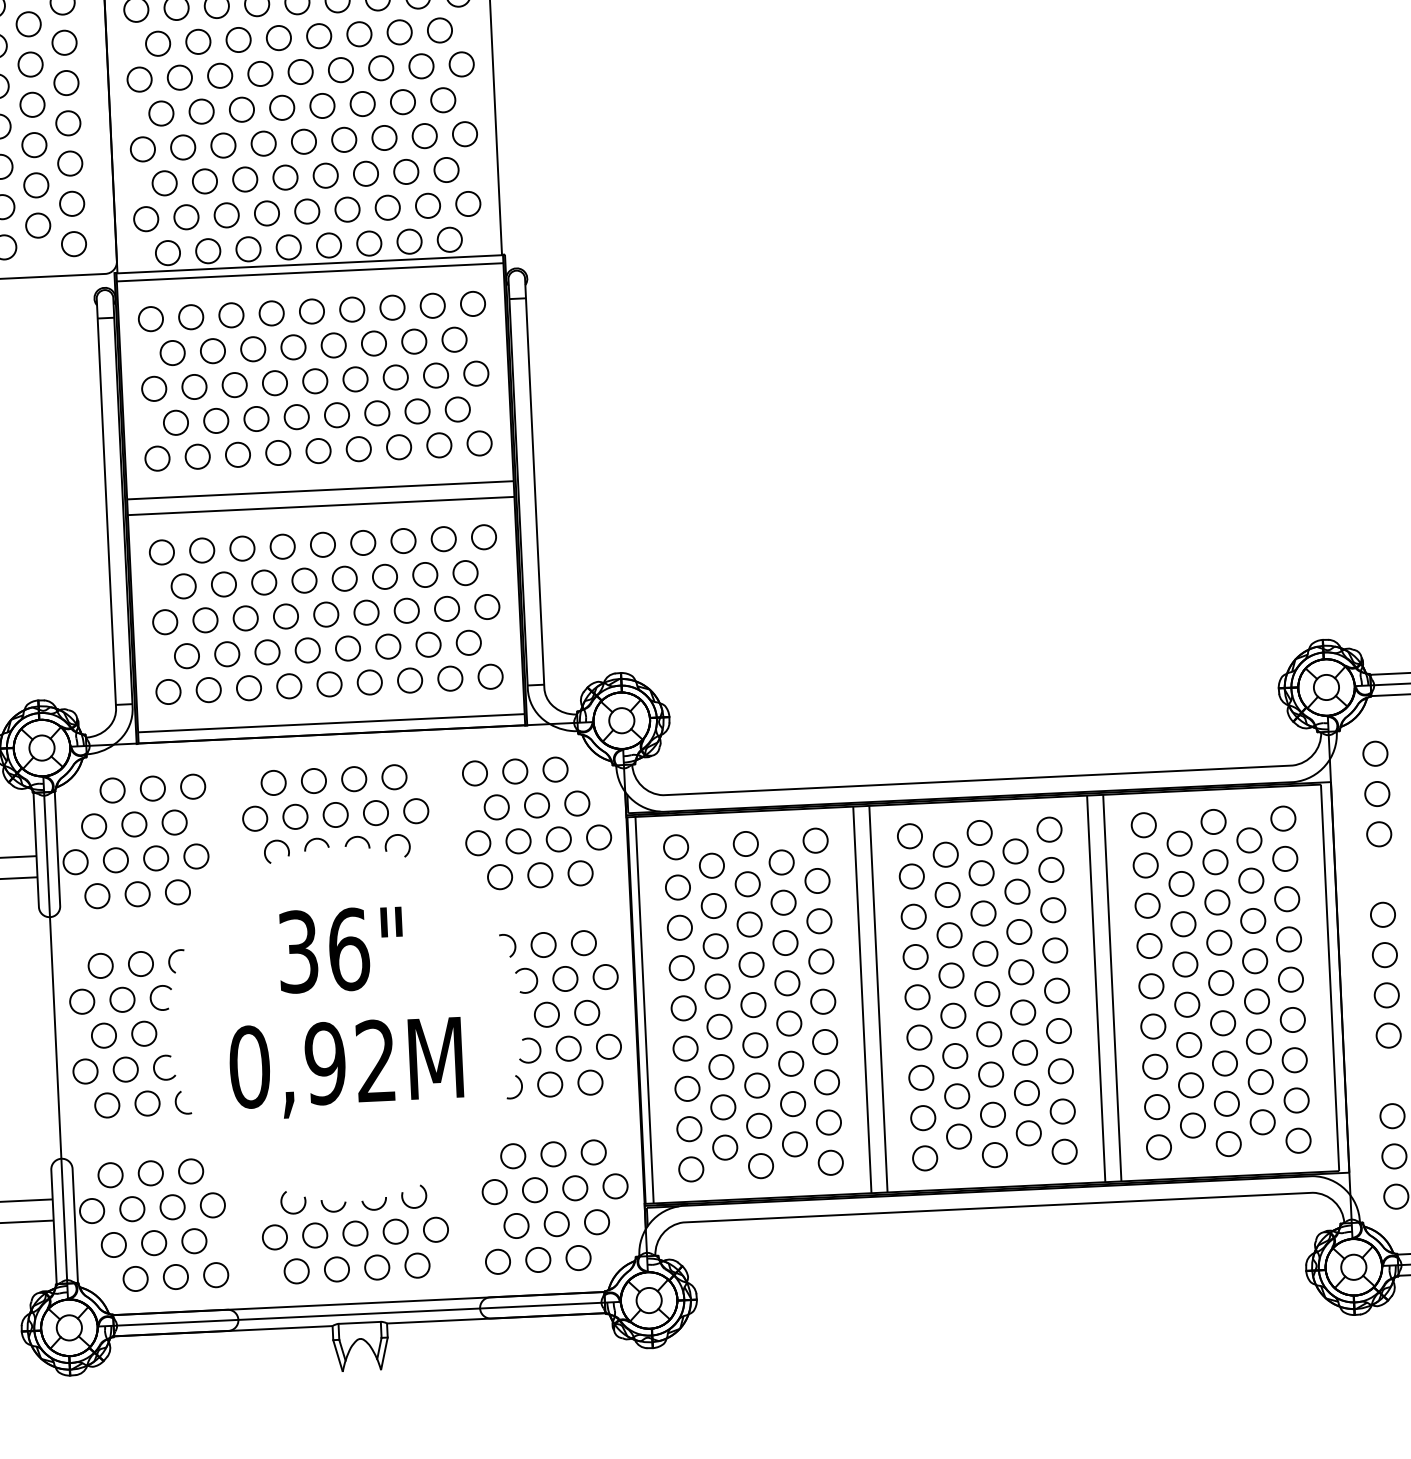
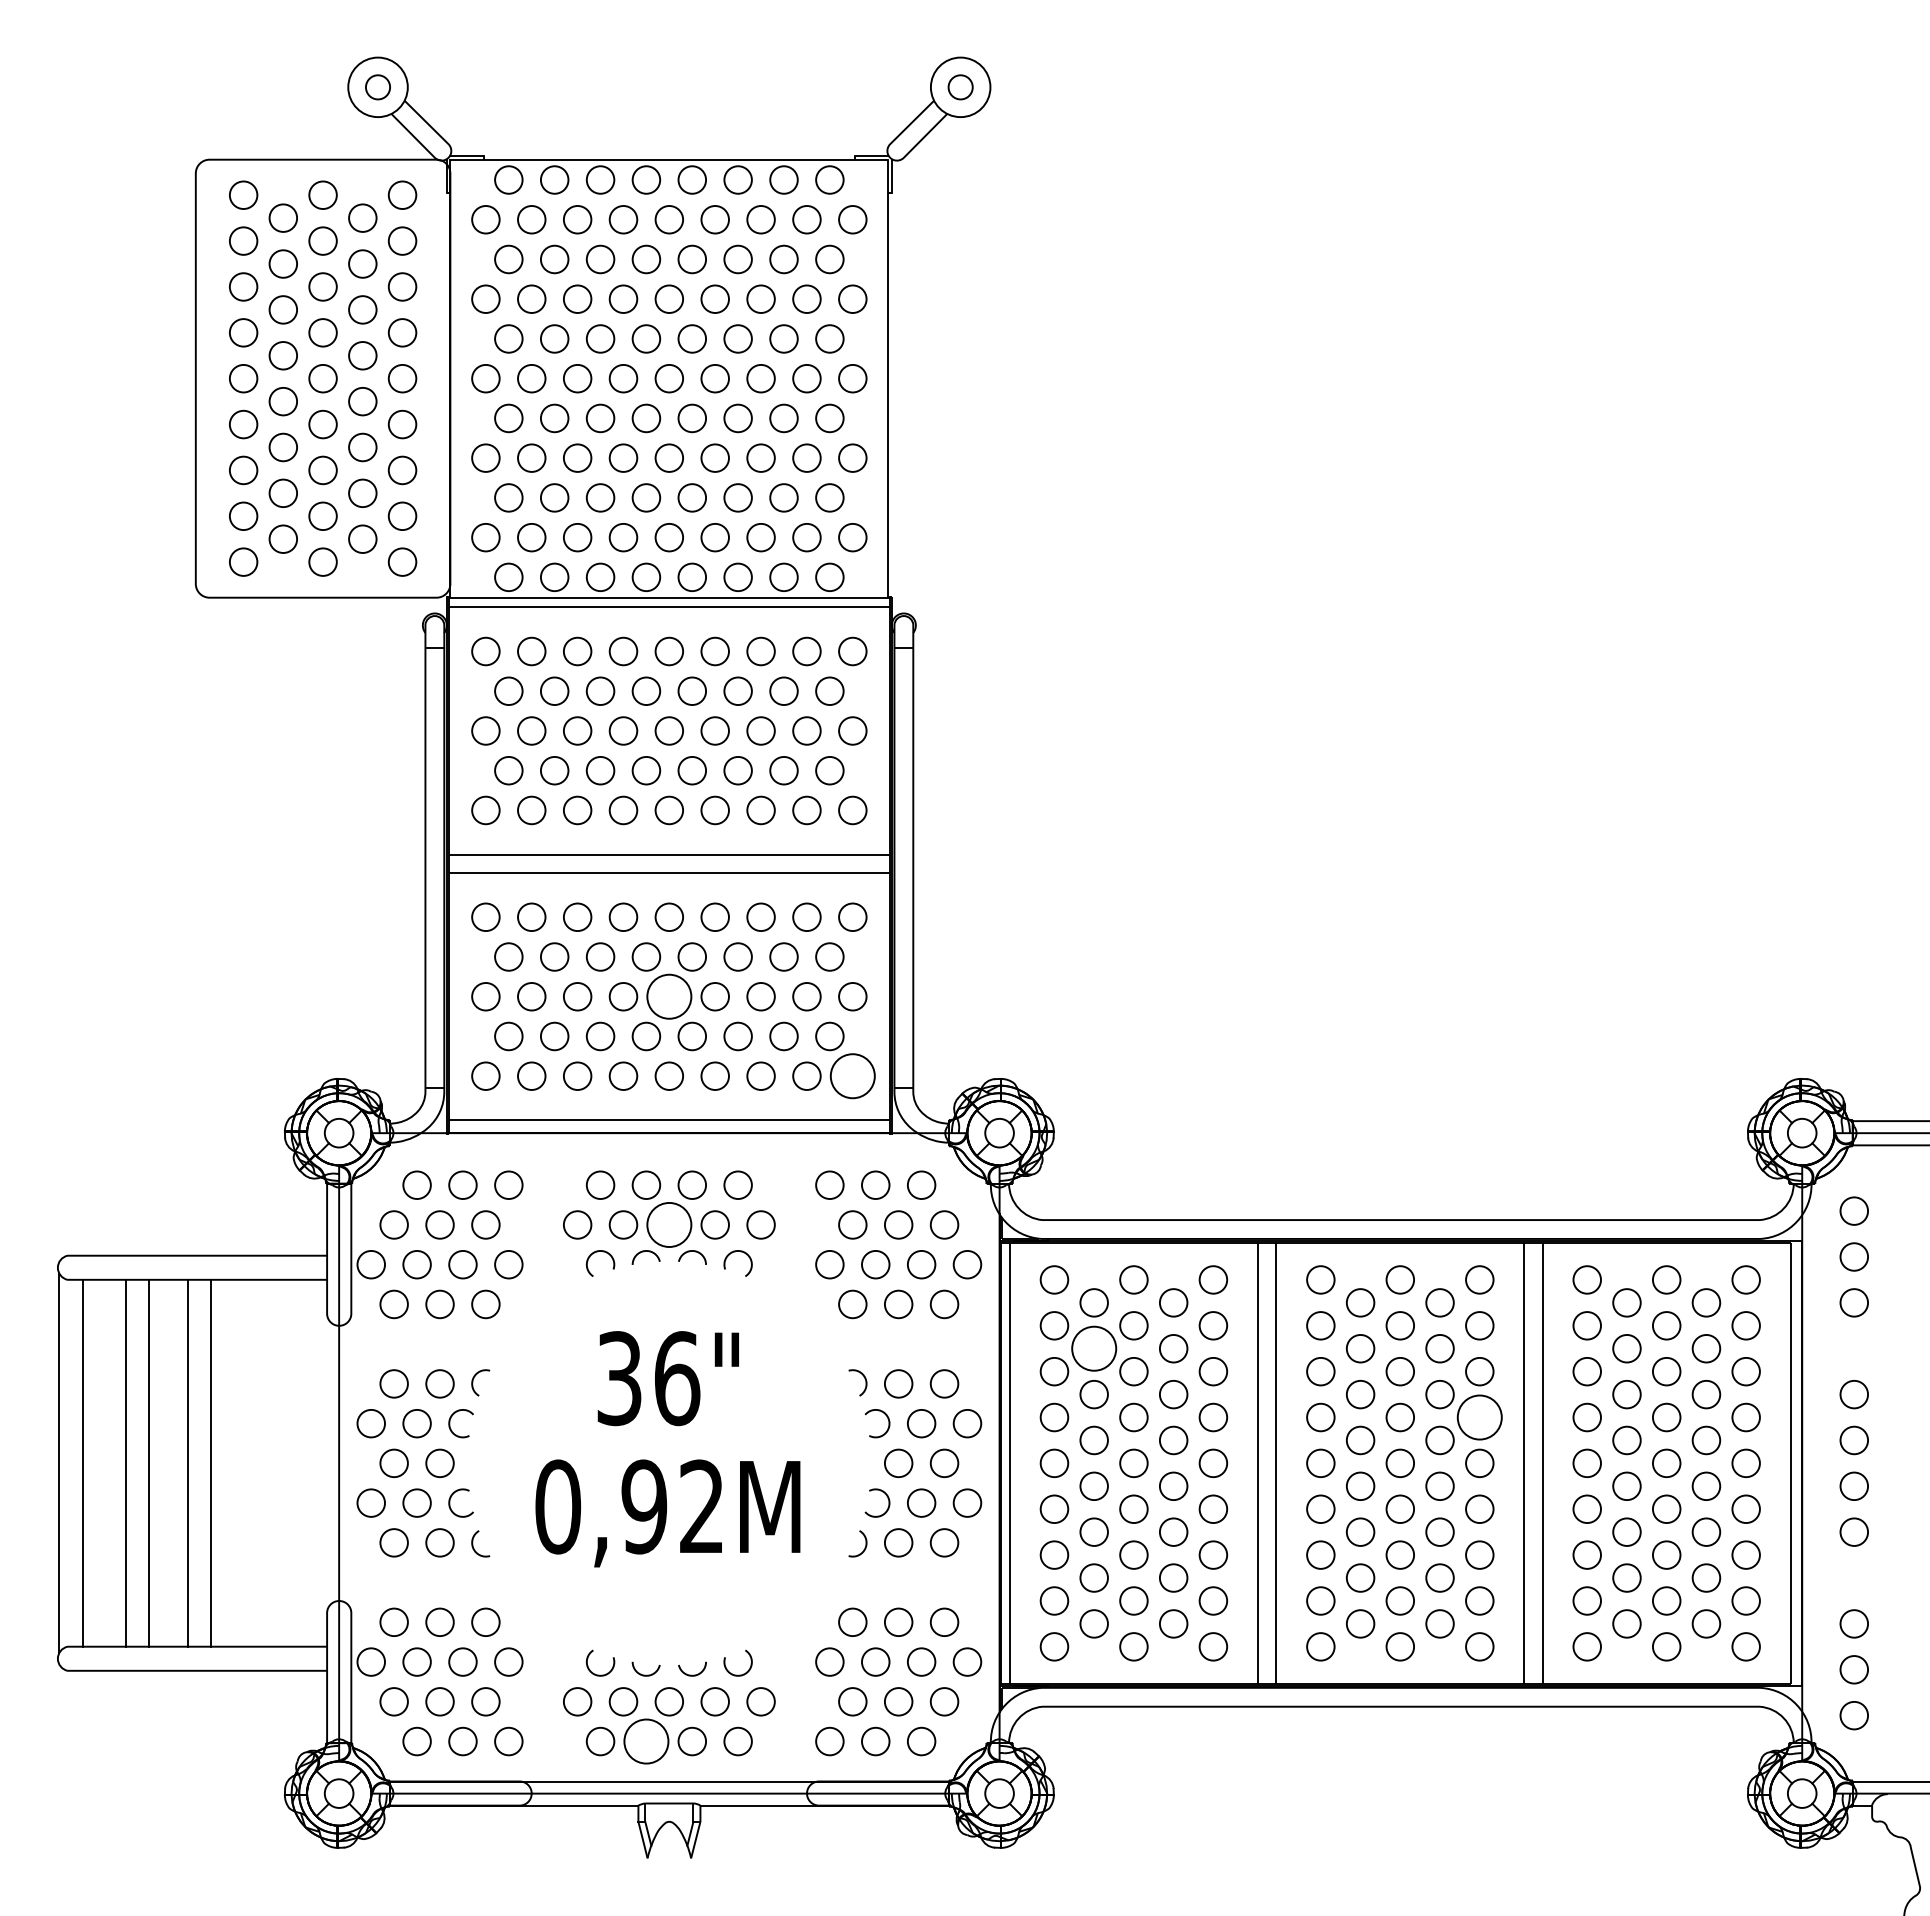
circle: (326, 614) -> (669, 996), size x1.6
circle: (490, 676) -> (852, 1075), size x1.6
circle: (335, 814) -> (669, 1224), size x1.6
circle: (713, 905) -> (1093, 1348), size x1.6
circle: (1054, 950) -> (1479, 1417), size x1.6
circle: (337, 1269) -> (646, 1741), size x1.6

